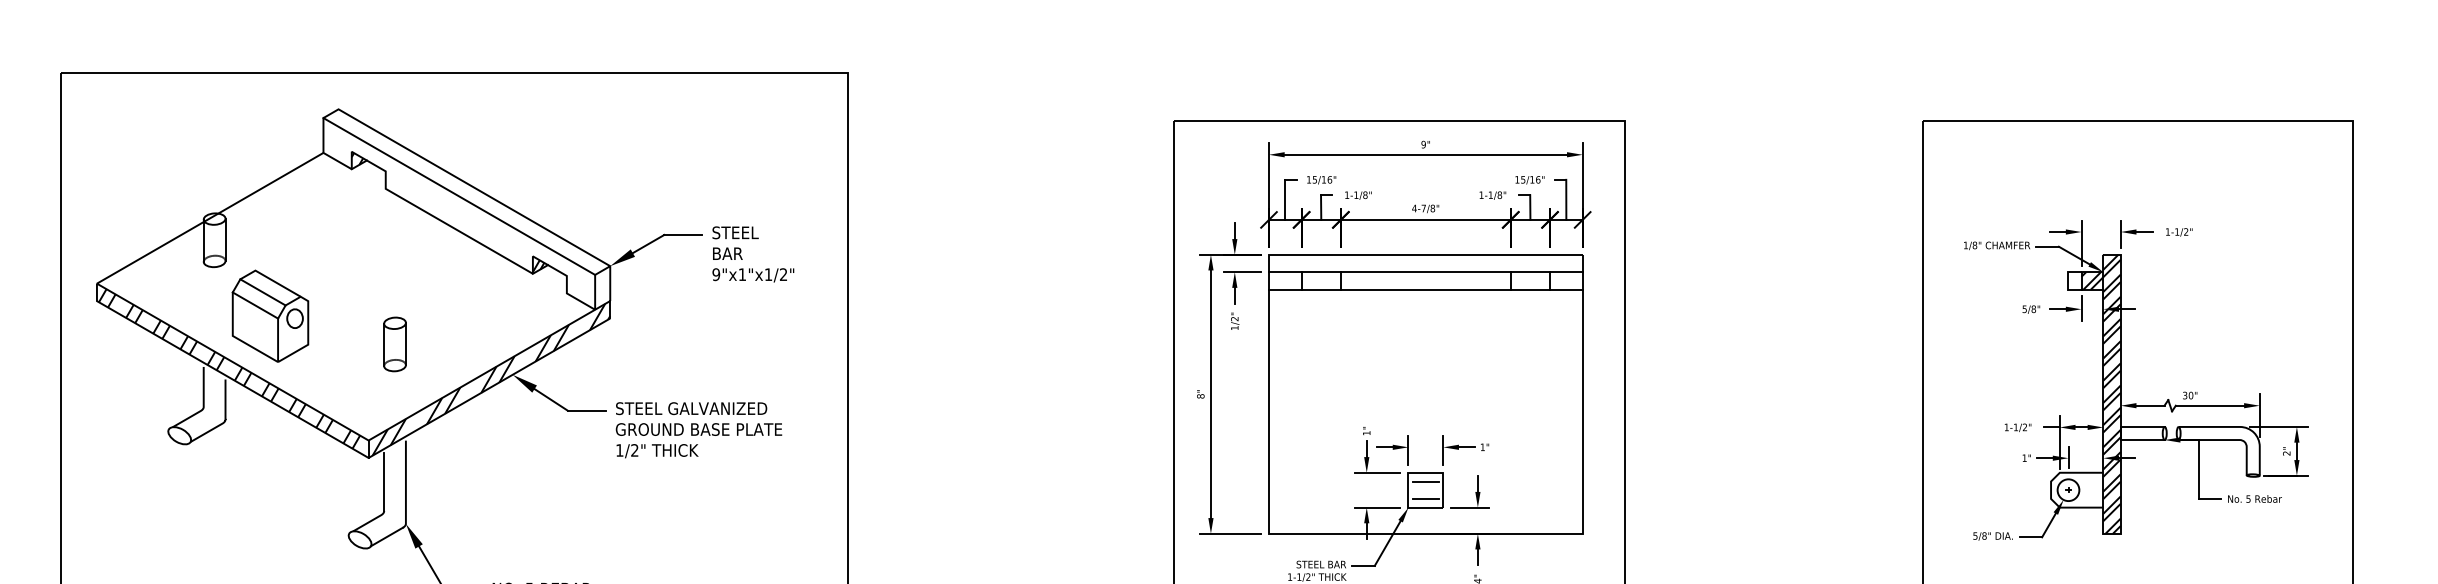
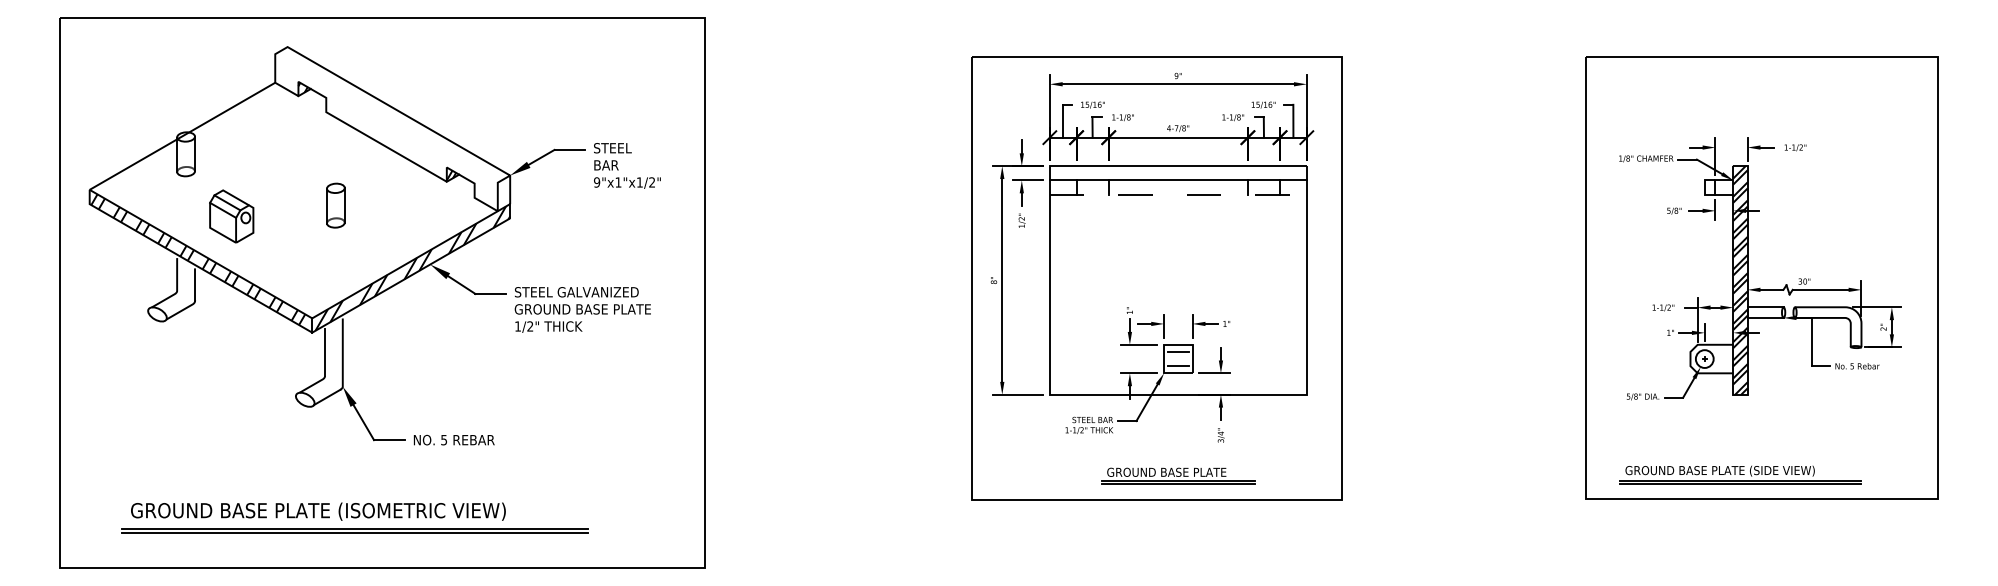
line: (459, 196) -> (386, 118), removed
hatch: (2092, 280) -> (1724, 187), removed
line: (1426, 289) -> (1178, 194), solid -> dashed
part: (270, 316) -> (231, 216), size x0.7
part: (394, 344) -> (335, 205), moved

